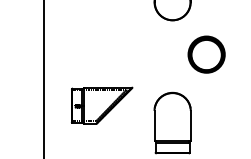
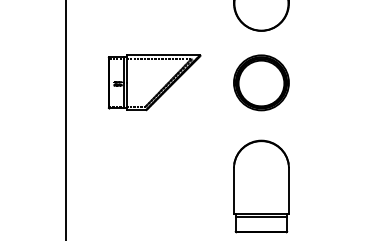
part: (206, 54) -> (261, 82), moved
part: (102, 105) -> (155, 82), moved

